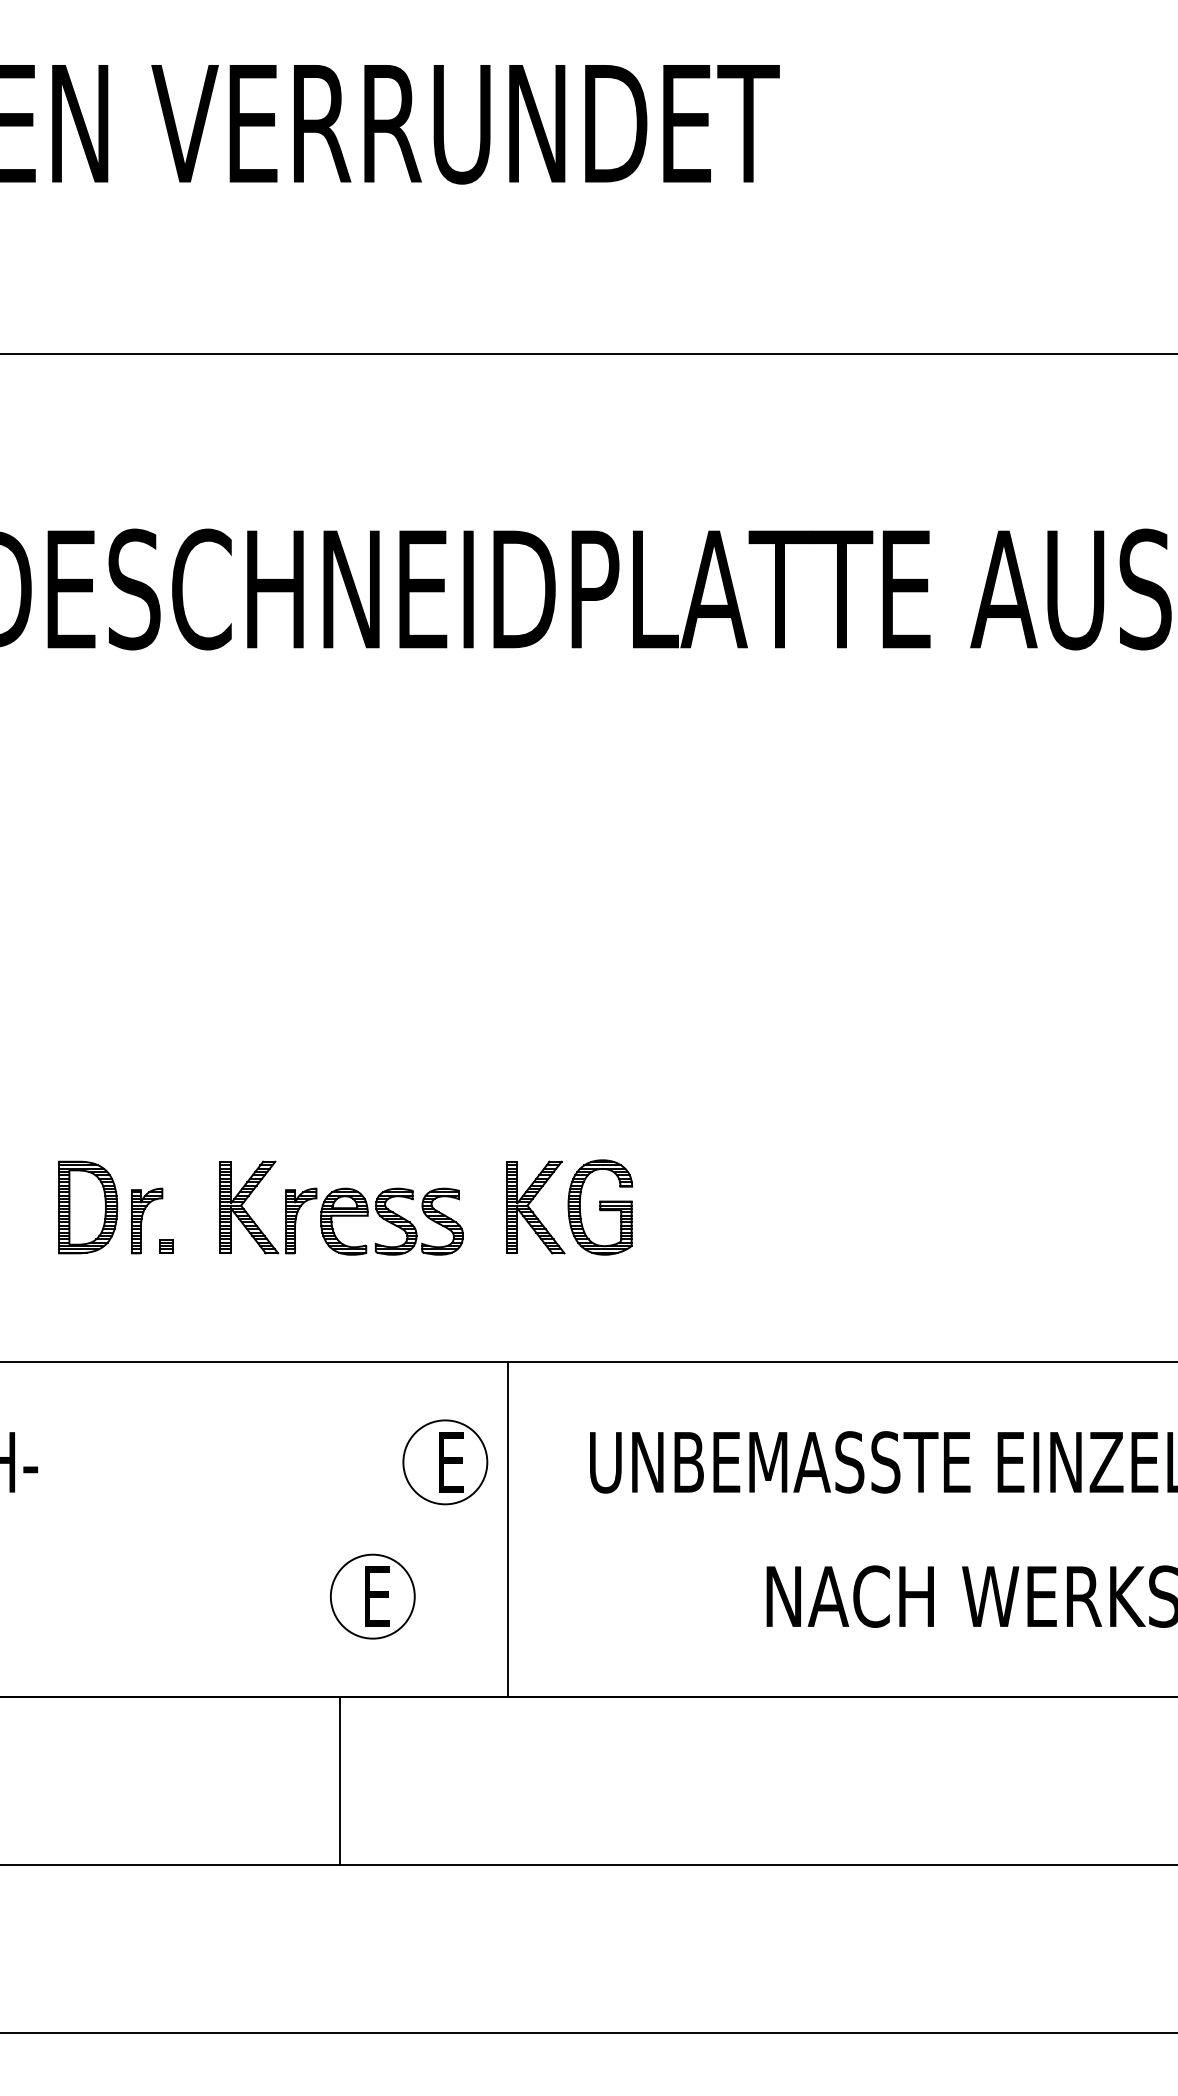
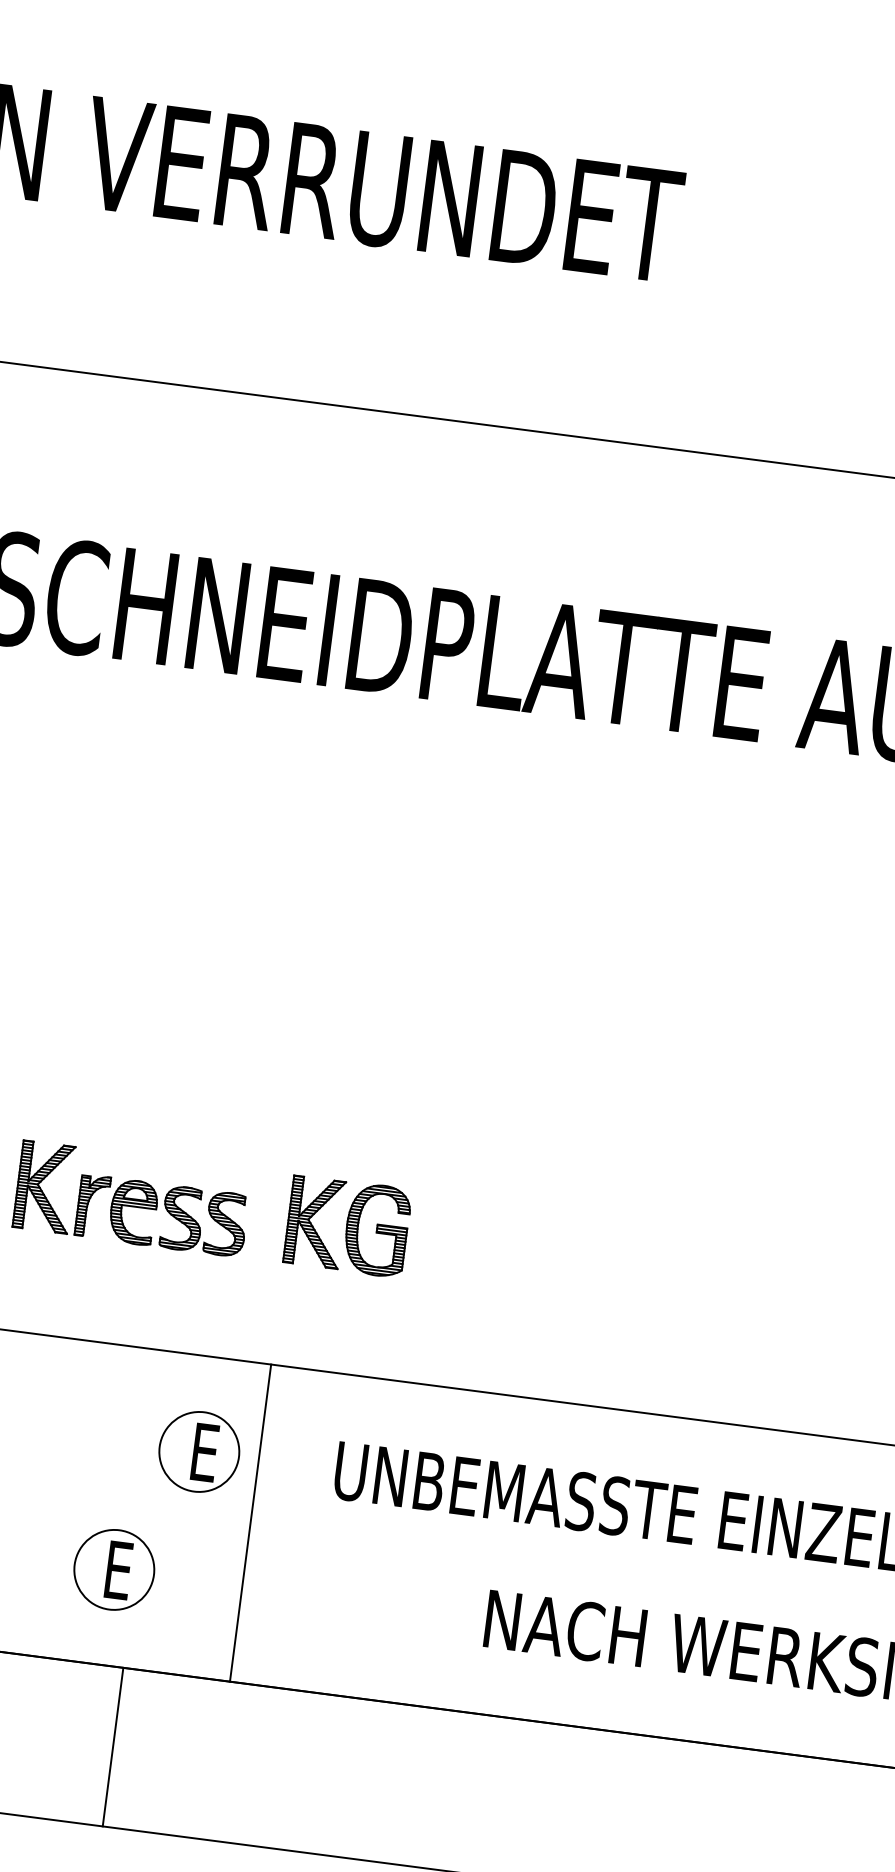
line: (340, 1781) -> (113, 1747), moved

